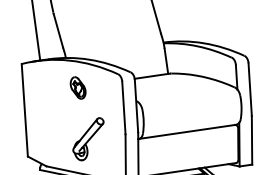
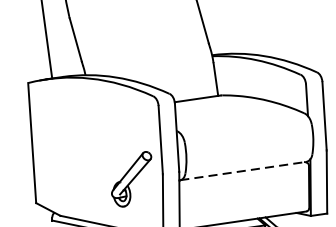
part: (77, 87) -> (100, 113), removed
line: (187, 131) -> (243, 170), solid -> dashed
part: (88, 139) -> (131, 179), moved

